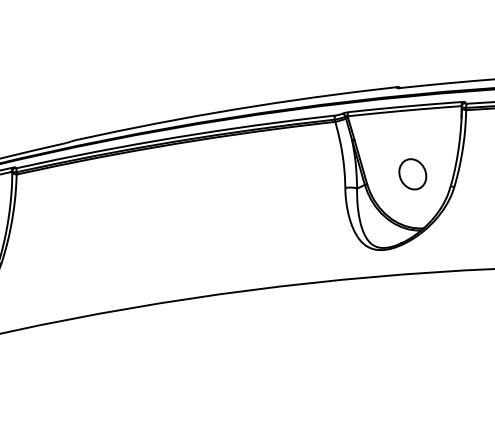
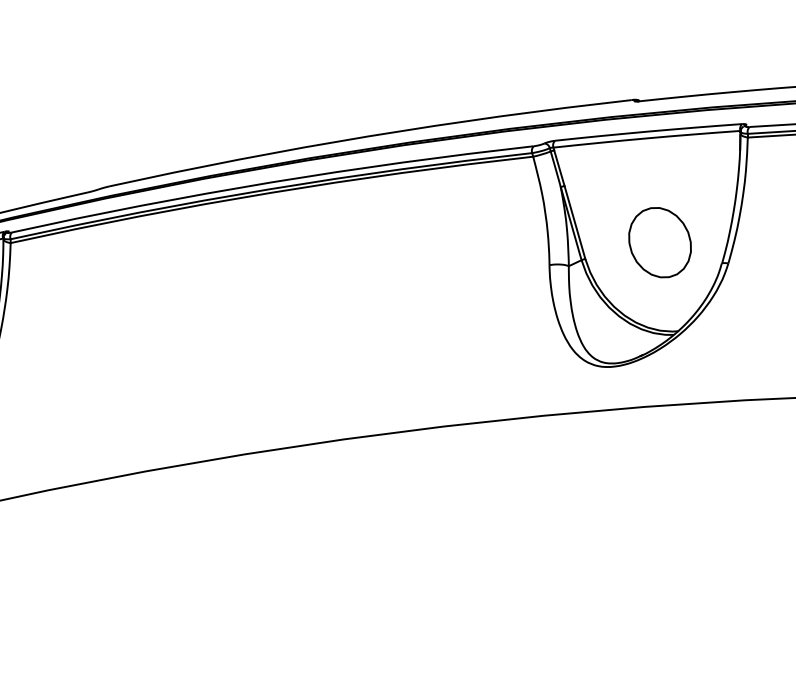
part: (412, 174) -> (659, 243), size x1.4

